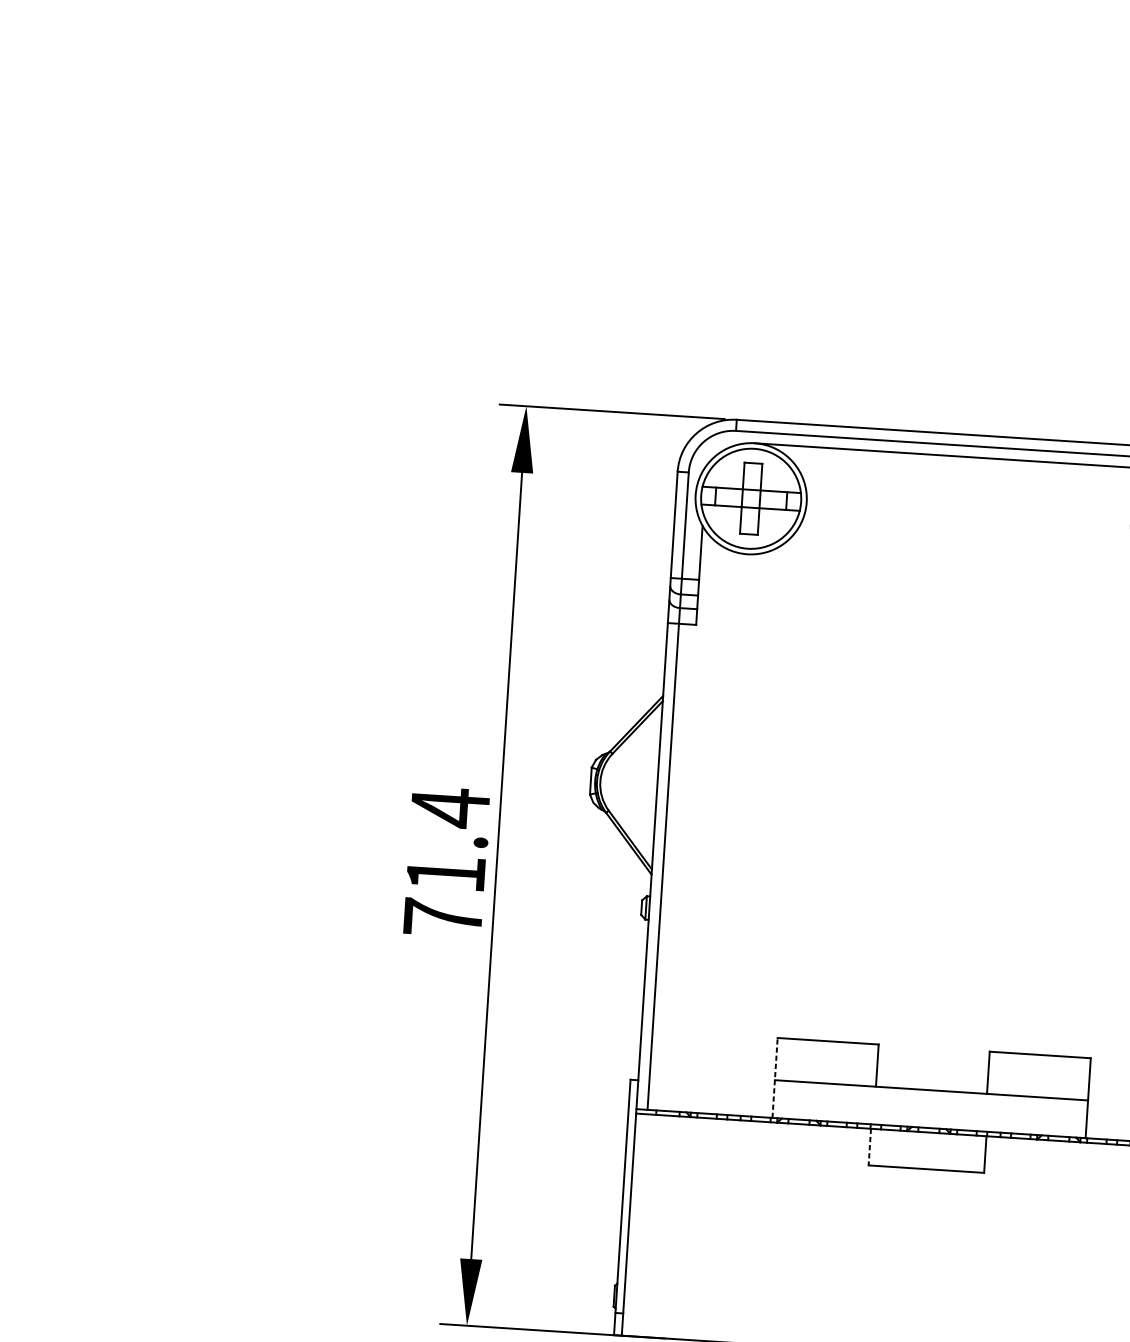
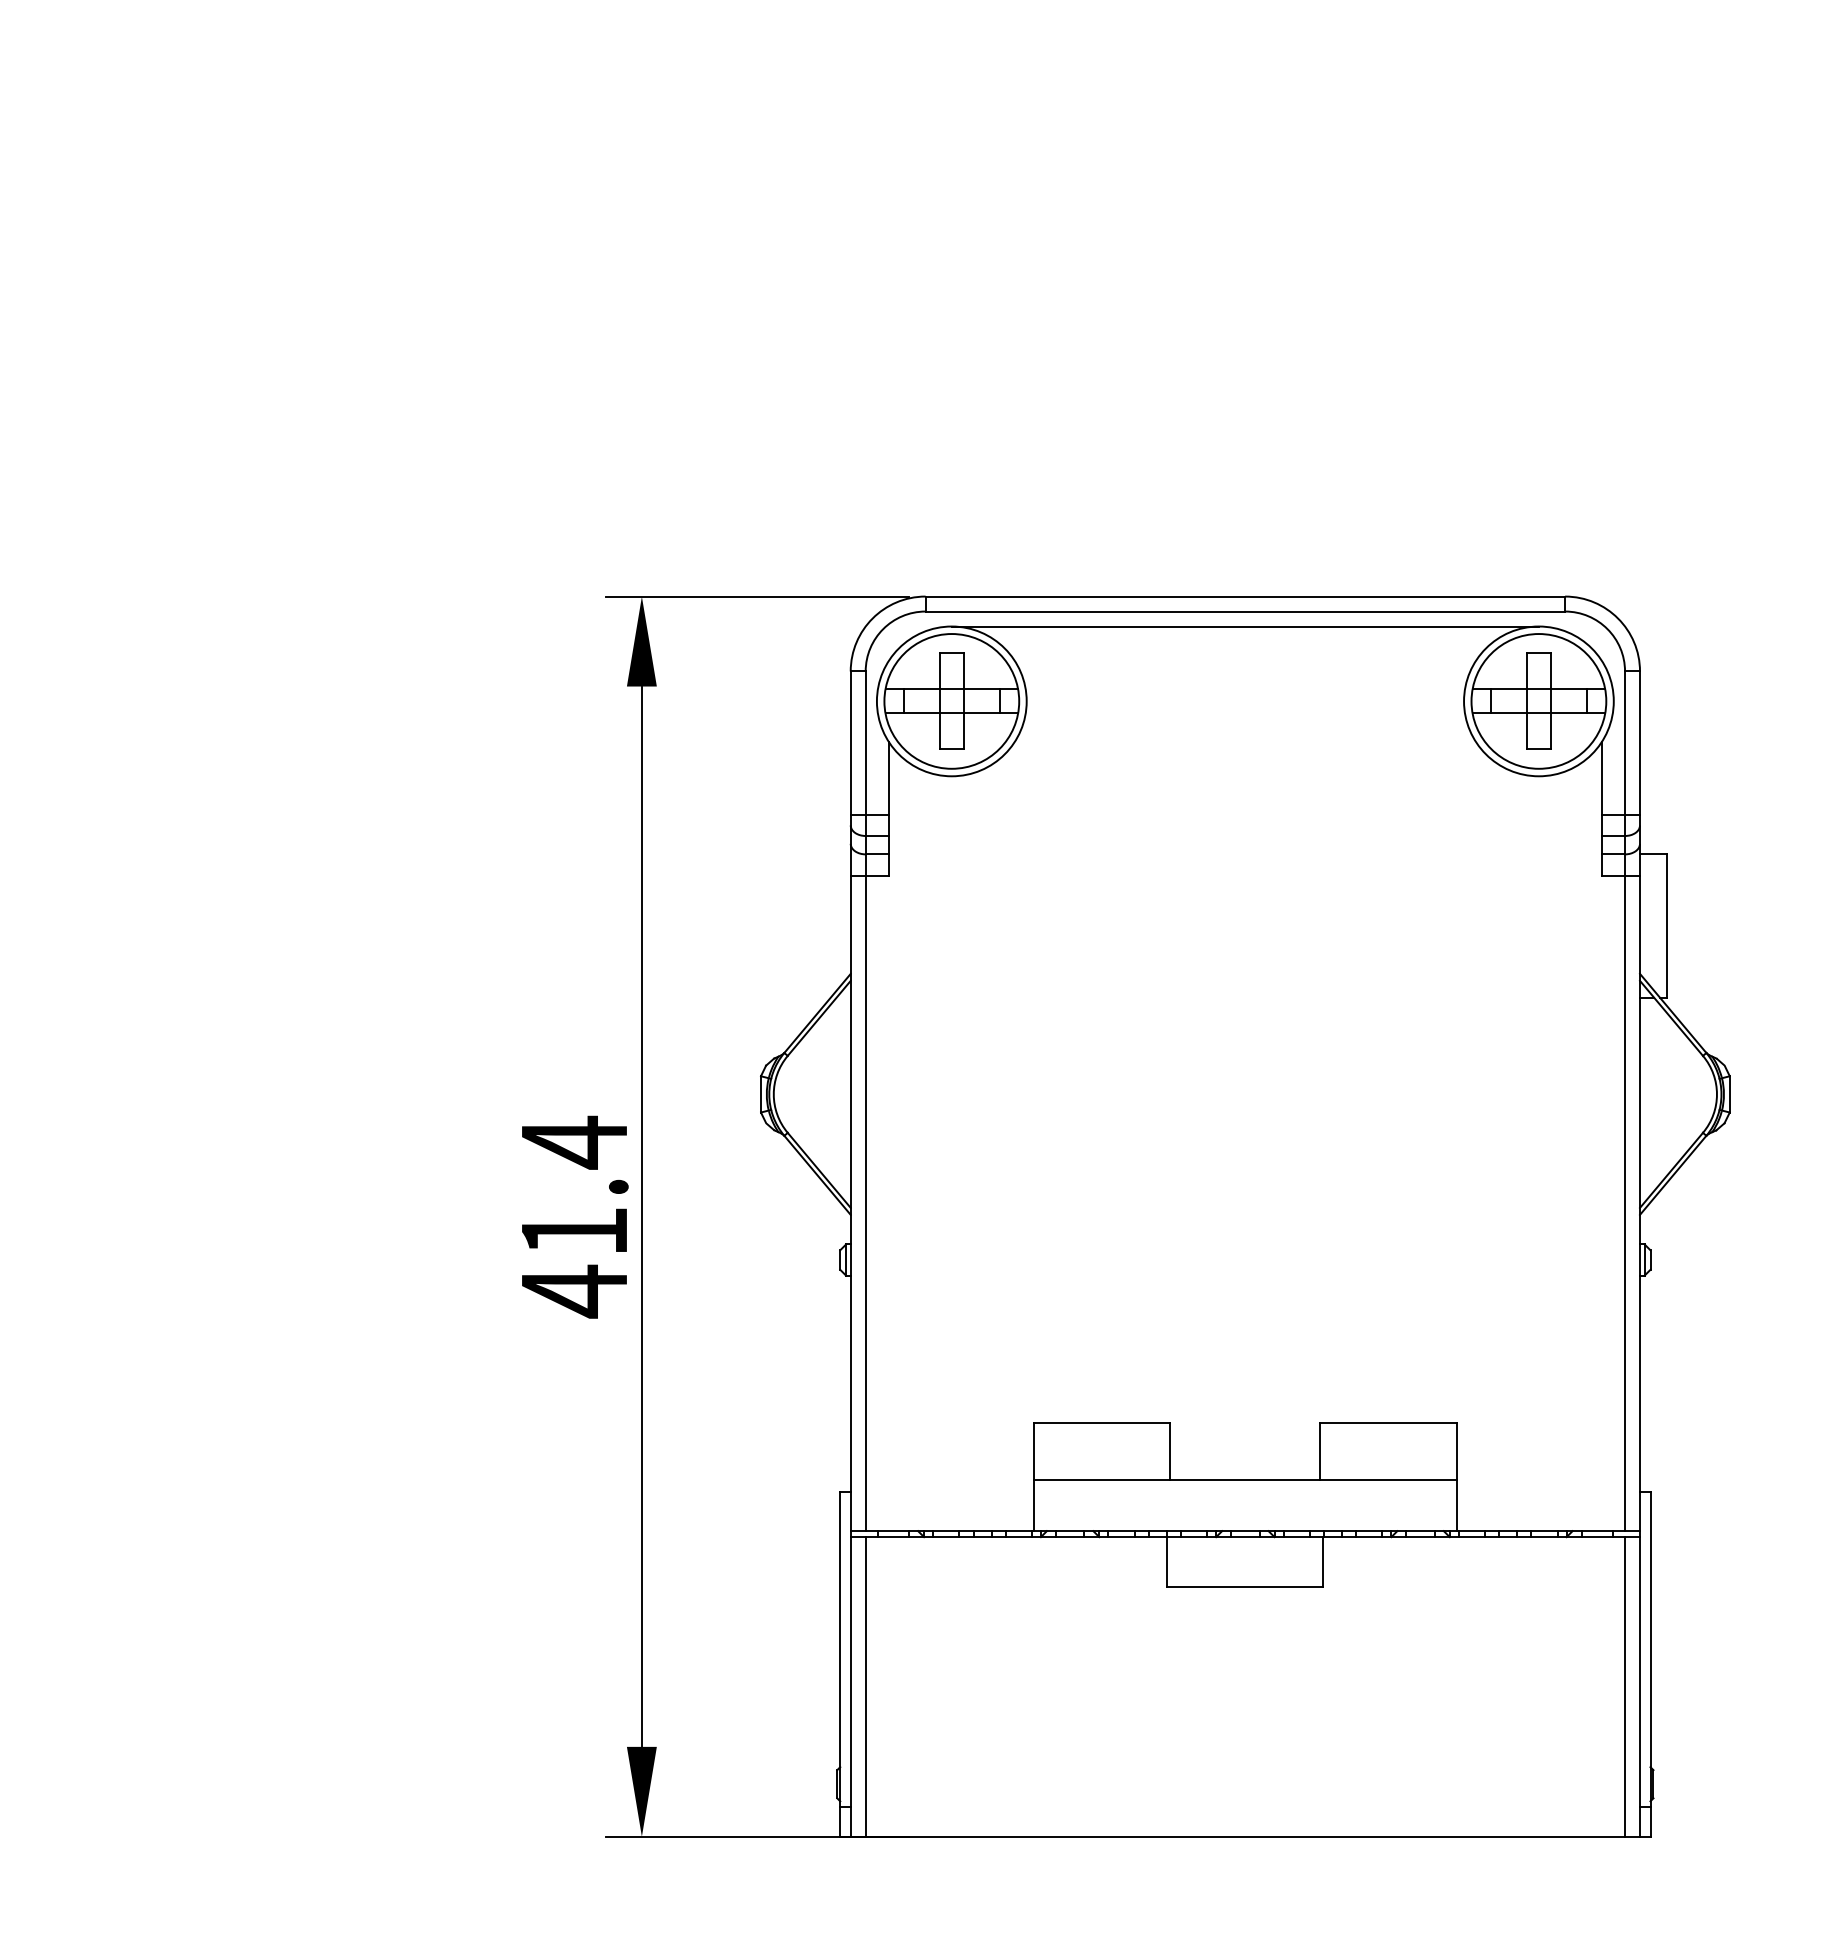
text: (443, 918) -> (574, 1291), 71.4 -> 41.4
line: (775, 1078) -> (1034, 1477), dashed -> solid
line: (869, 1146) -> (1167, 1561), dashed -> solid
line: (639, 1225) -> (865, 1686), added

